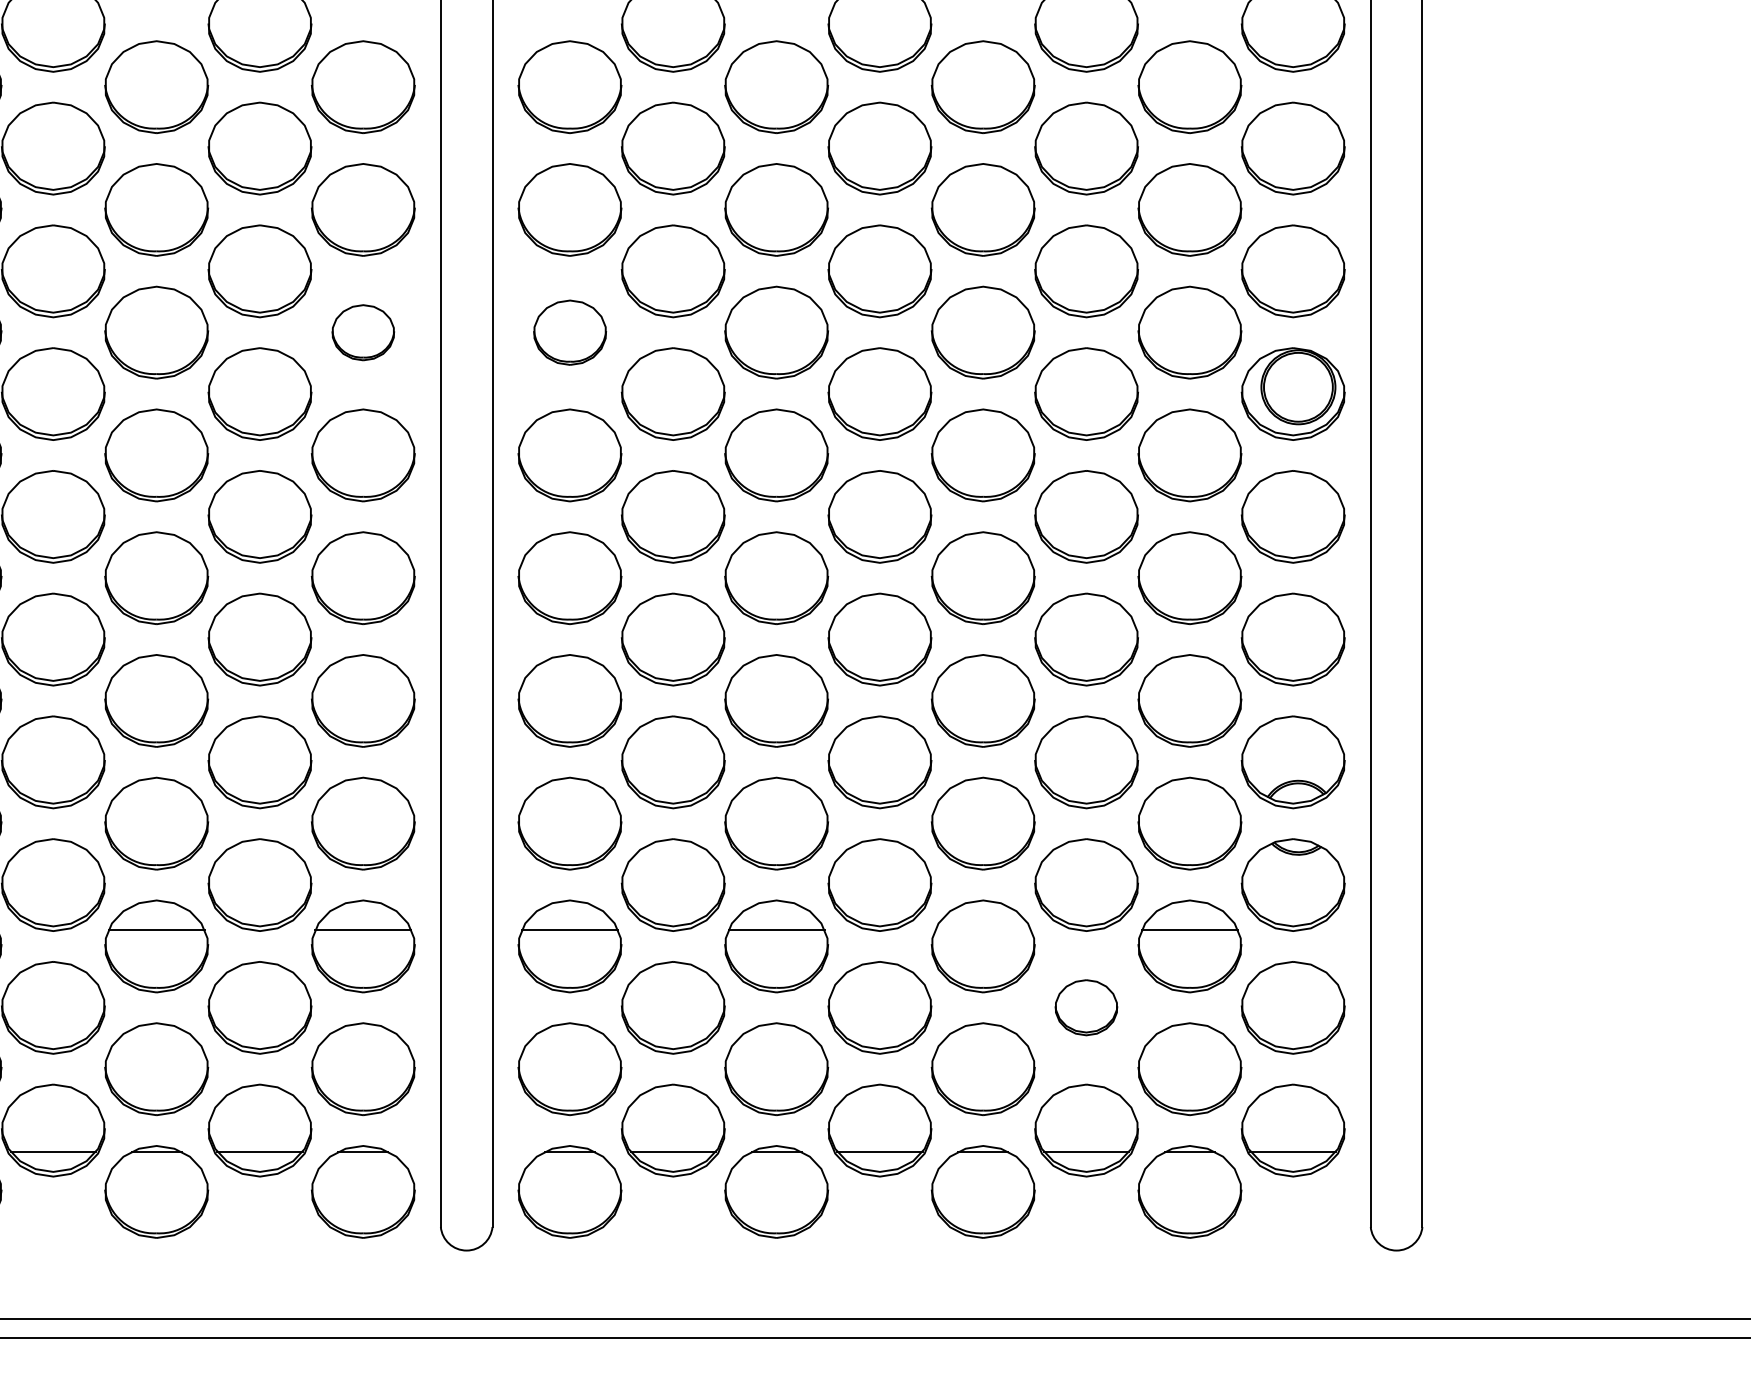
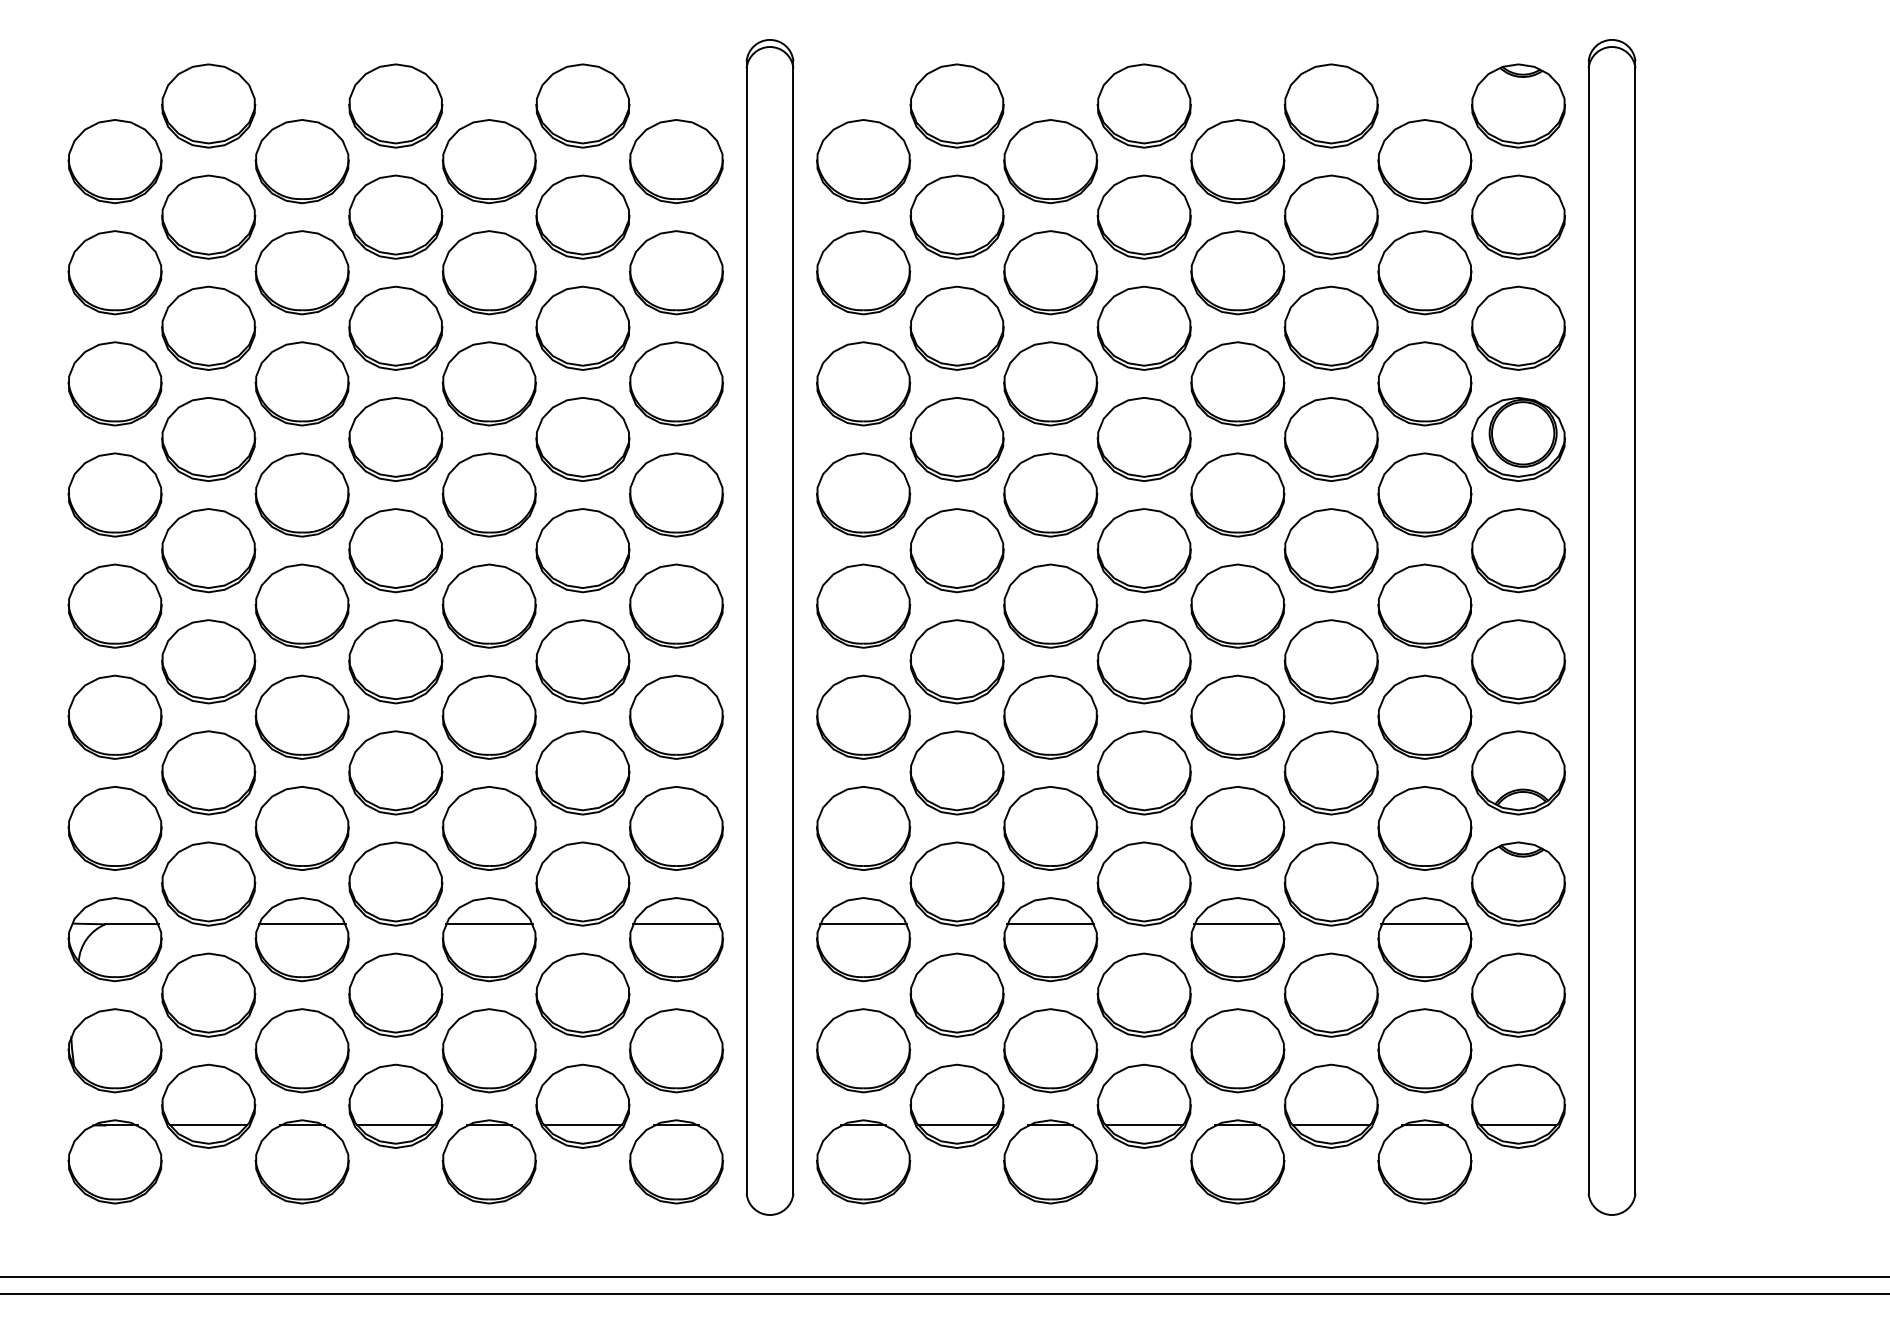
part: (363, 332) -> (676, 383), size x1.67
part: (569, 332) -> (863, 383), size x1.43
line: (982, 929) -> (1237, 924), added
part: (1085, 1007) -> (1330, 994), size x1.67

